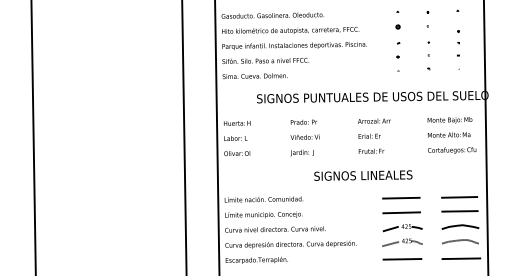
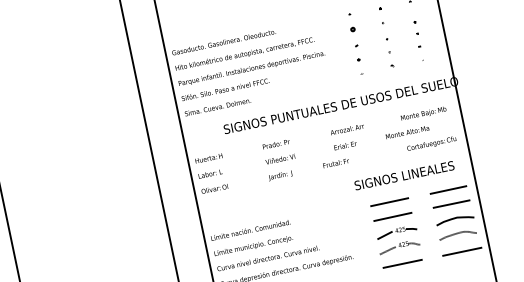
text: (449, 134) -> (407, 131), moved
text: (371, 150) -> (335, 162), moved
text: (363, 175) -> (404, 175), moved

